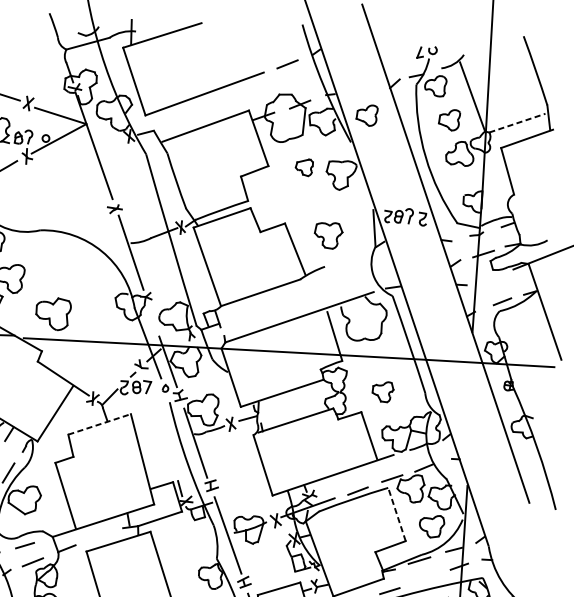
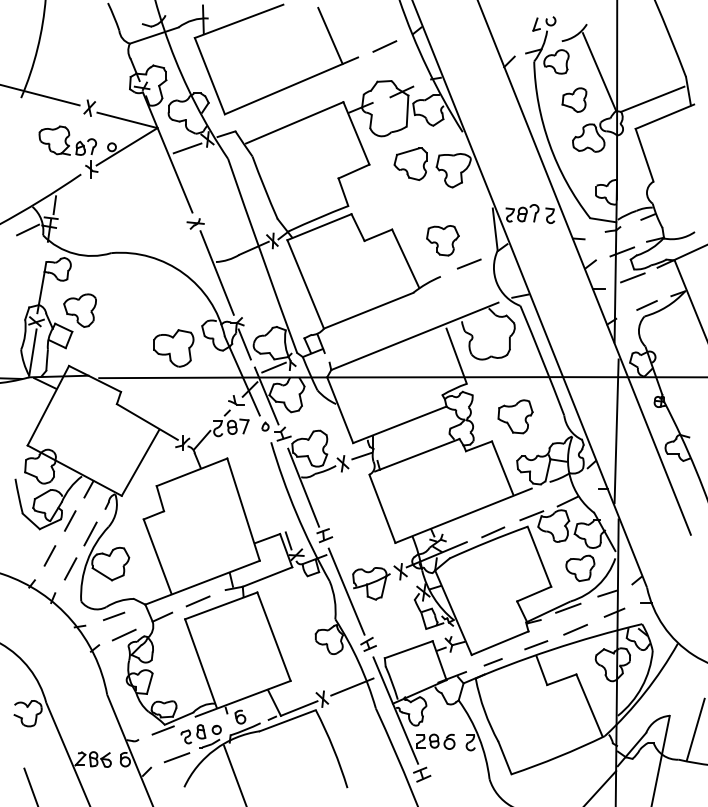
line: (240, 52) -> (330, 35), added
part: (367, 114) -> (479, 99), removed
line: (518, 123) -> (653, 99), dashed -> solid
line: (111, 143) -> (187, 148), added
part: (304, 167) -> (410, 163), size x1.67
line: (349, 256) -> (468, 263), added
line: (491, 276) -> (632, 277), added
part: (53, 314) -> (173, 348), moved
line: (151, 316) -> (244, 344), added
line: (175, 337) -> (273, 367), added
part: (382, 391) -> (515, 416), size x1.43
line: (469, 409) -> (616, 431), added
line: (100, 424) -> (192, 472), dashed -> solid
line: (396, 514) -> (539, 556), dashed -> solid
line: (98, 536) -> (197, 601), added
line: (424, 579) -> (575, 629), added

